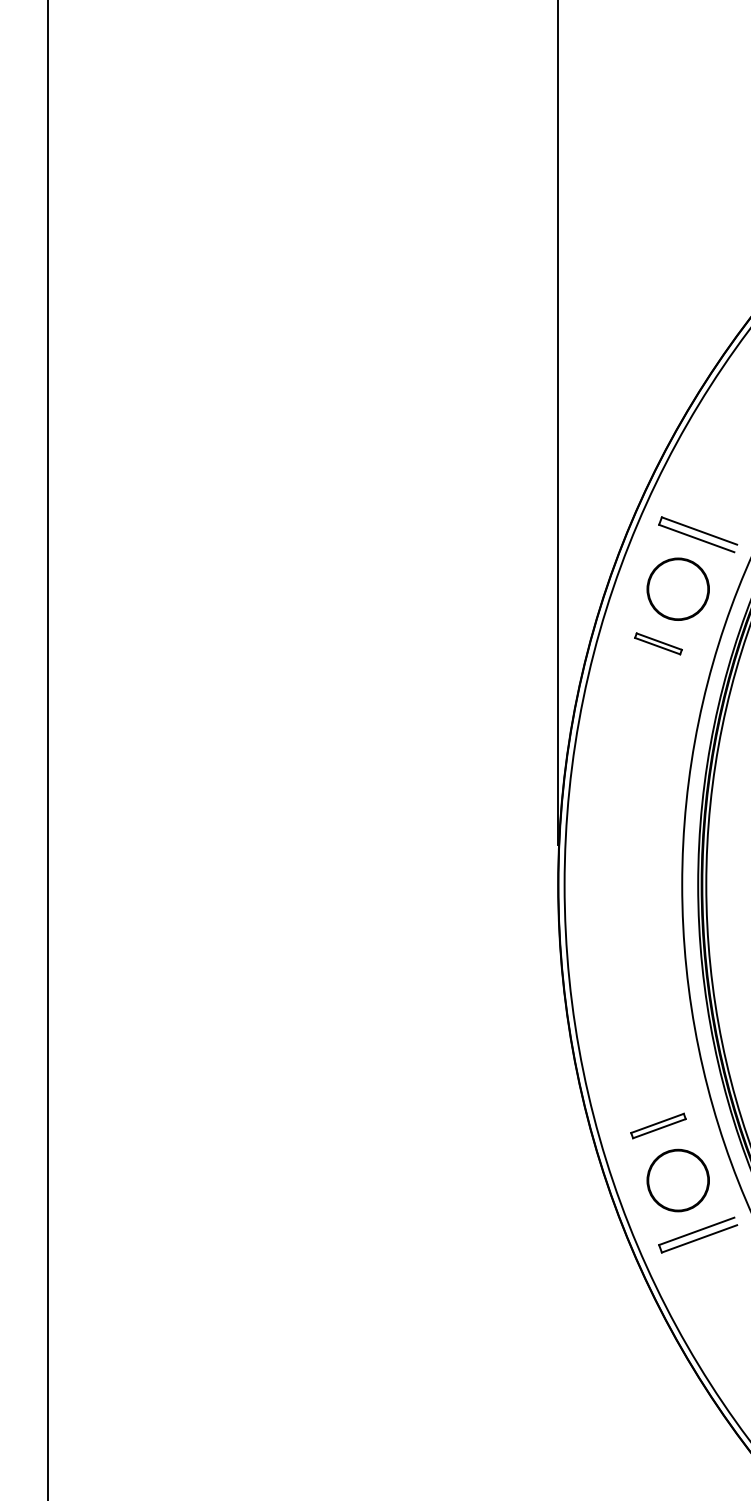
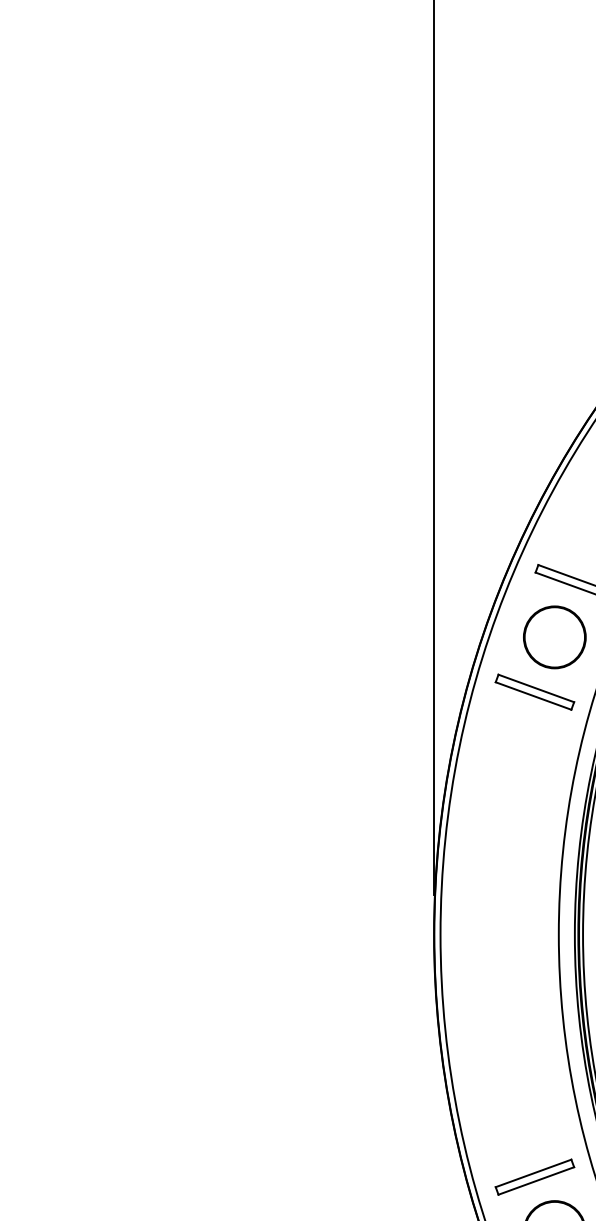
part: (658, 643) -> (534, 691), size x1.67
part: (658, 1125) -> (534, 1176), size x1.43

